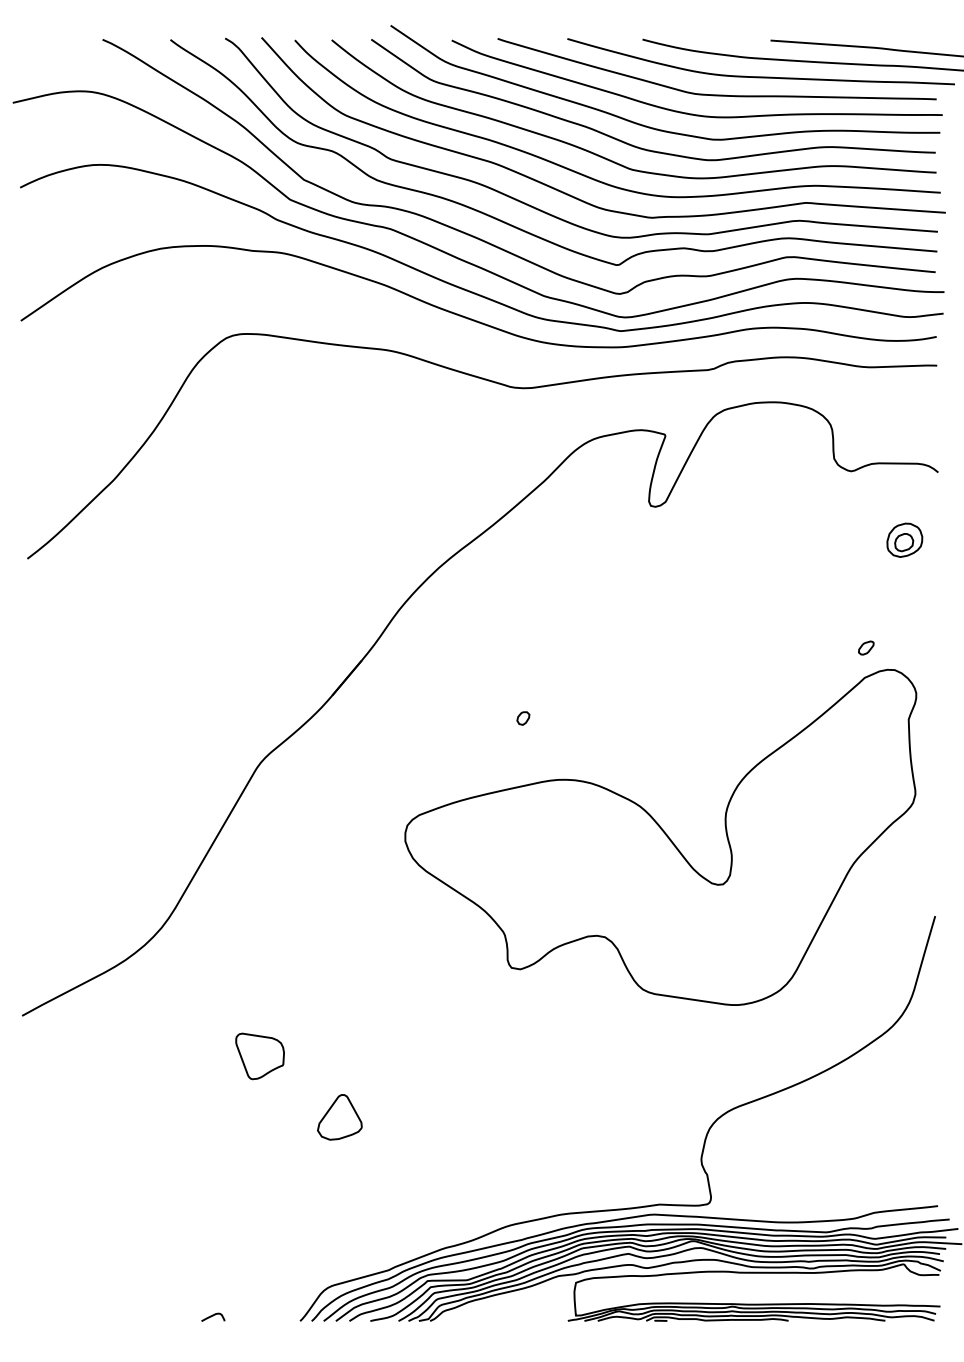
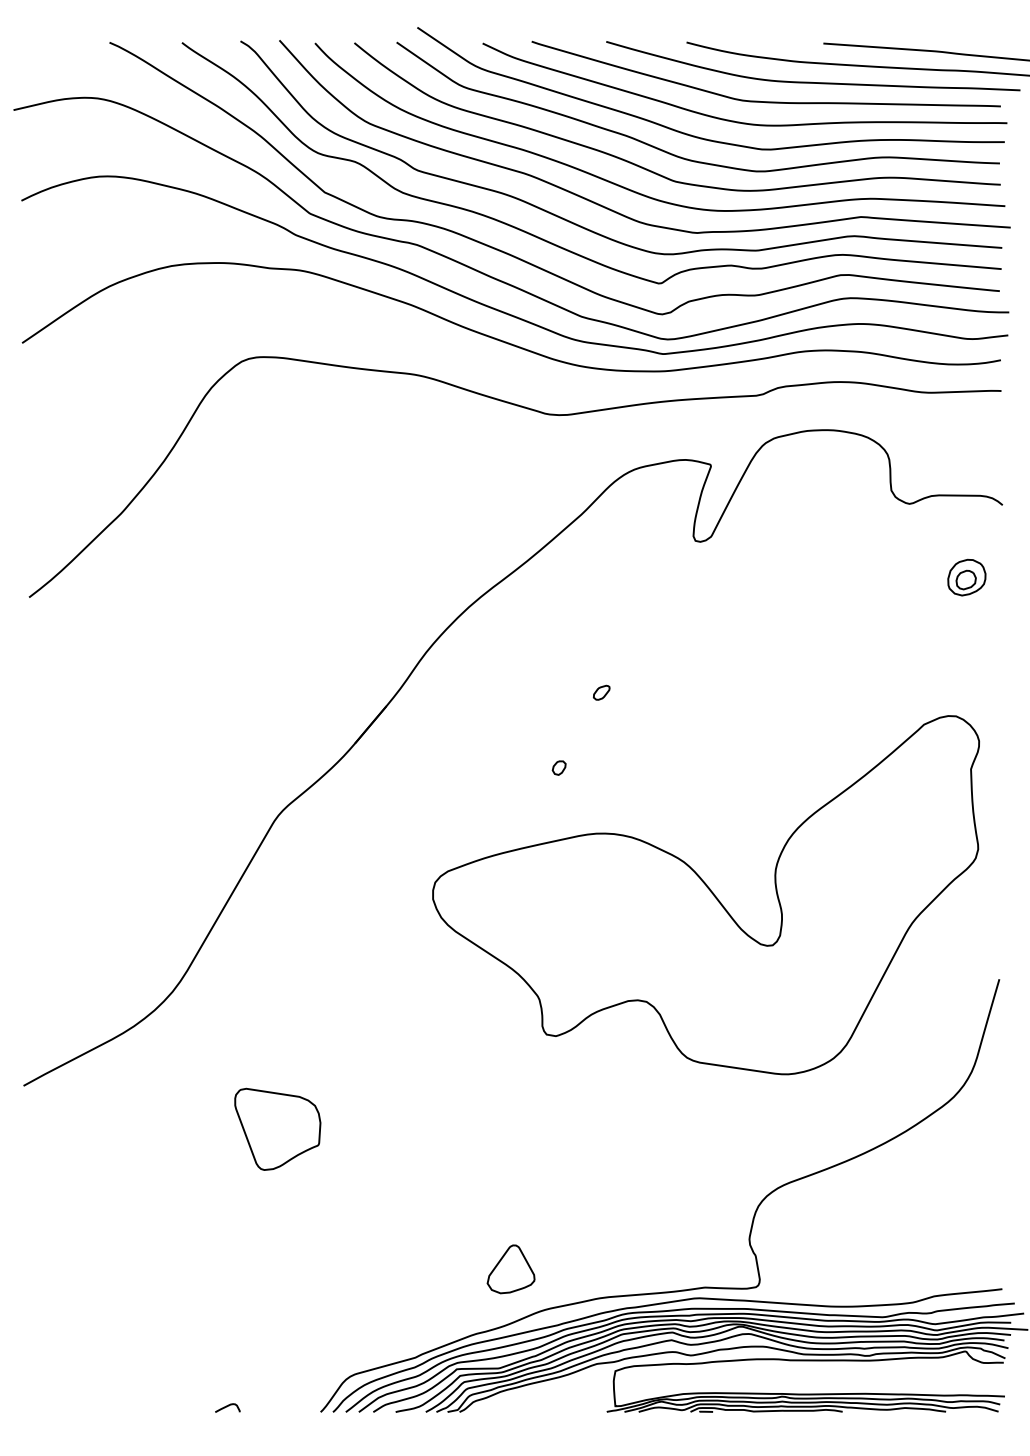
part: (866, 647) -> (601, 692), moved
part: (259, 1055) -> (277, 1128), size x1.67
part: (339, 1117) -> (510, 1269), moved

